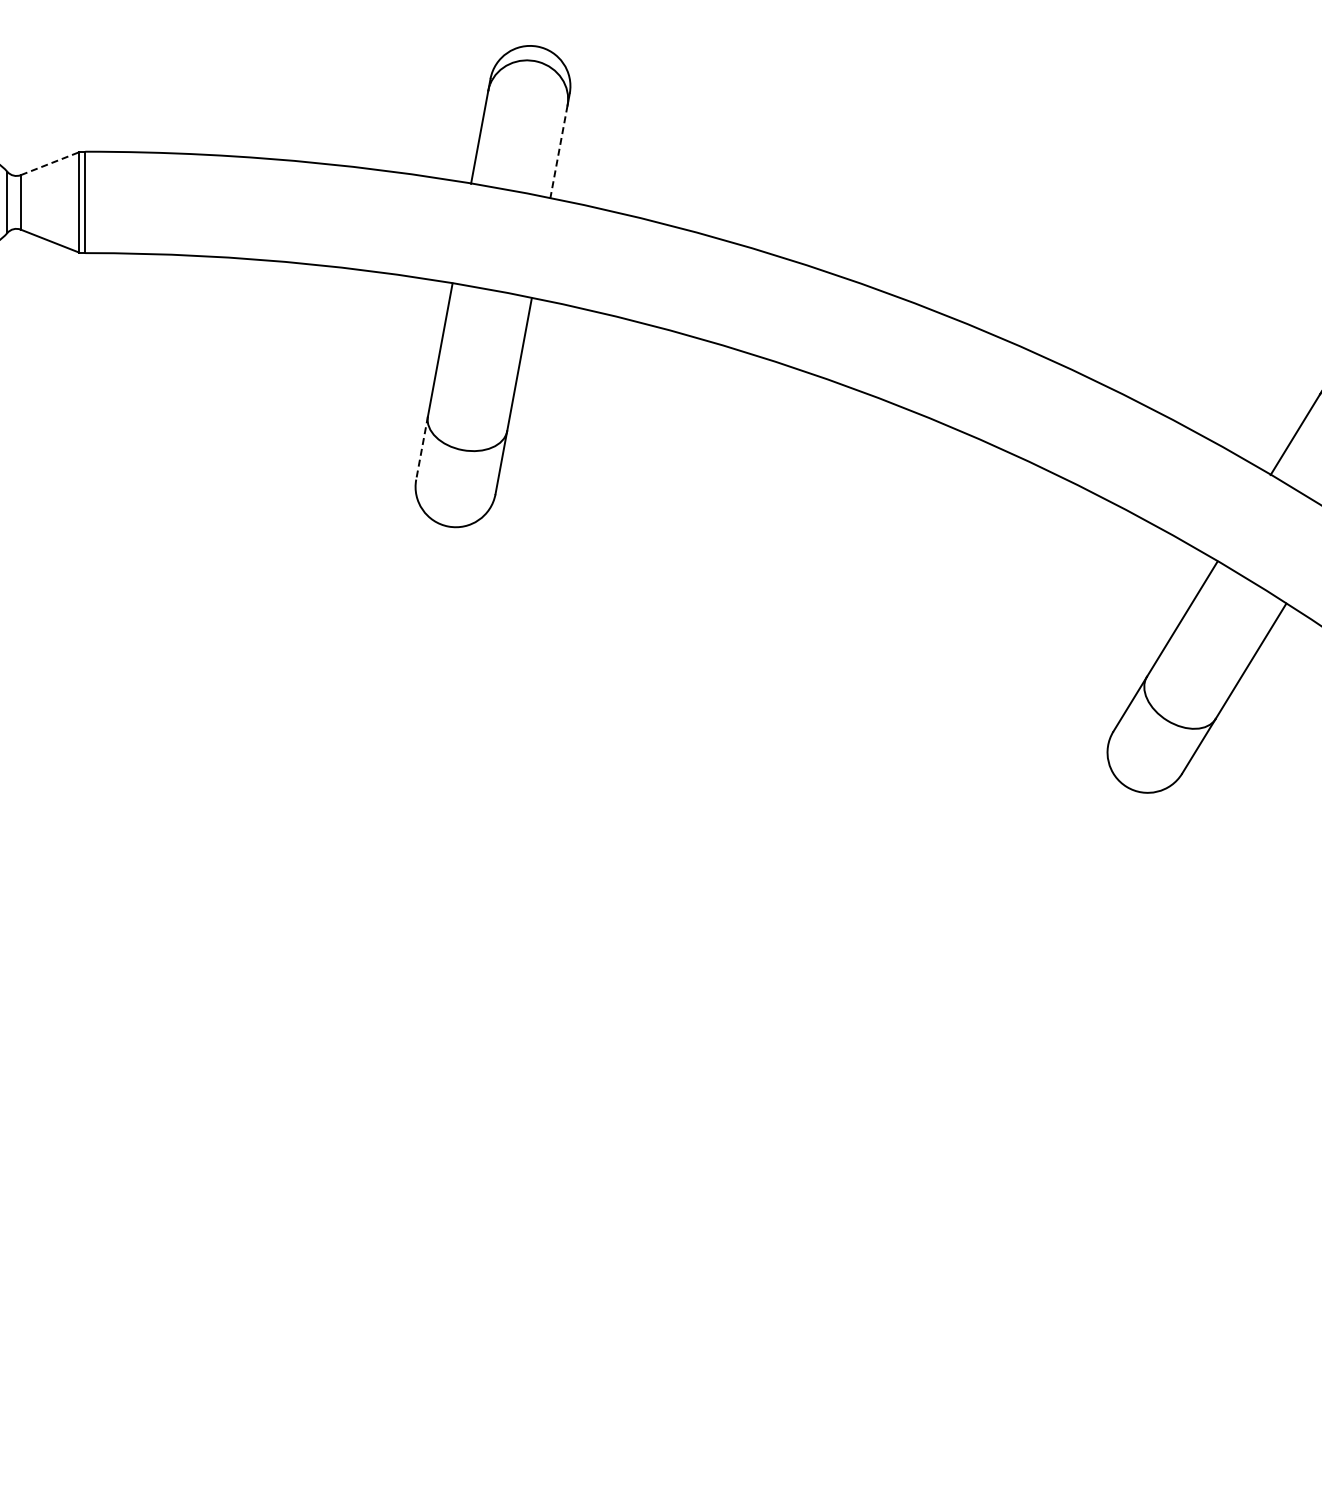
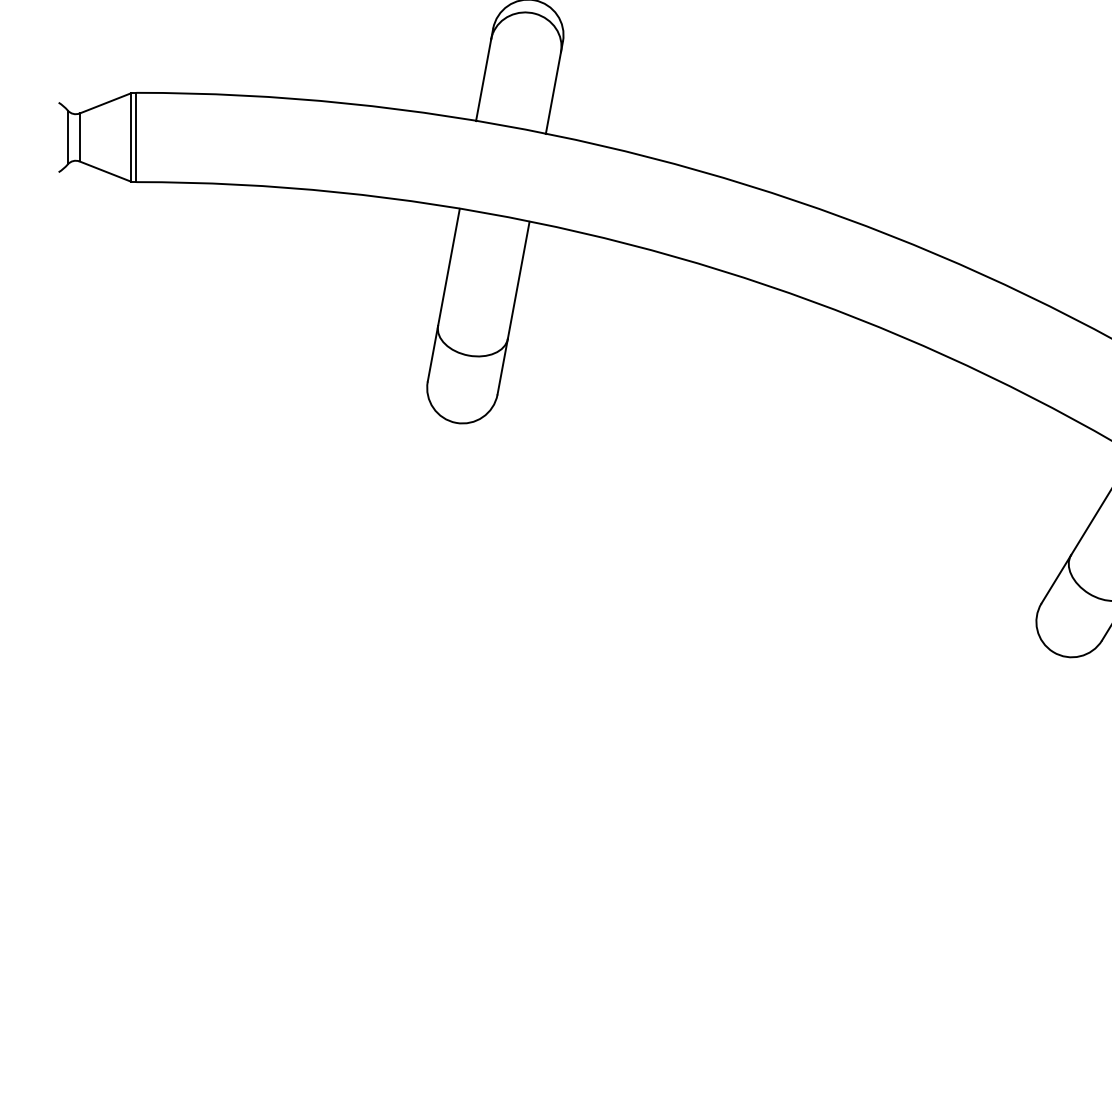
line: (558, 152) -> (553, 93), dashed -> solid
line: (50, 163) -> (105, 103), dashed -> solid
line: (422, 448) -> (433, 354), dashed -> solid

